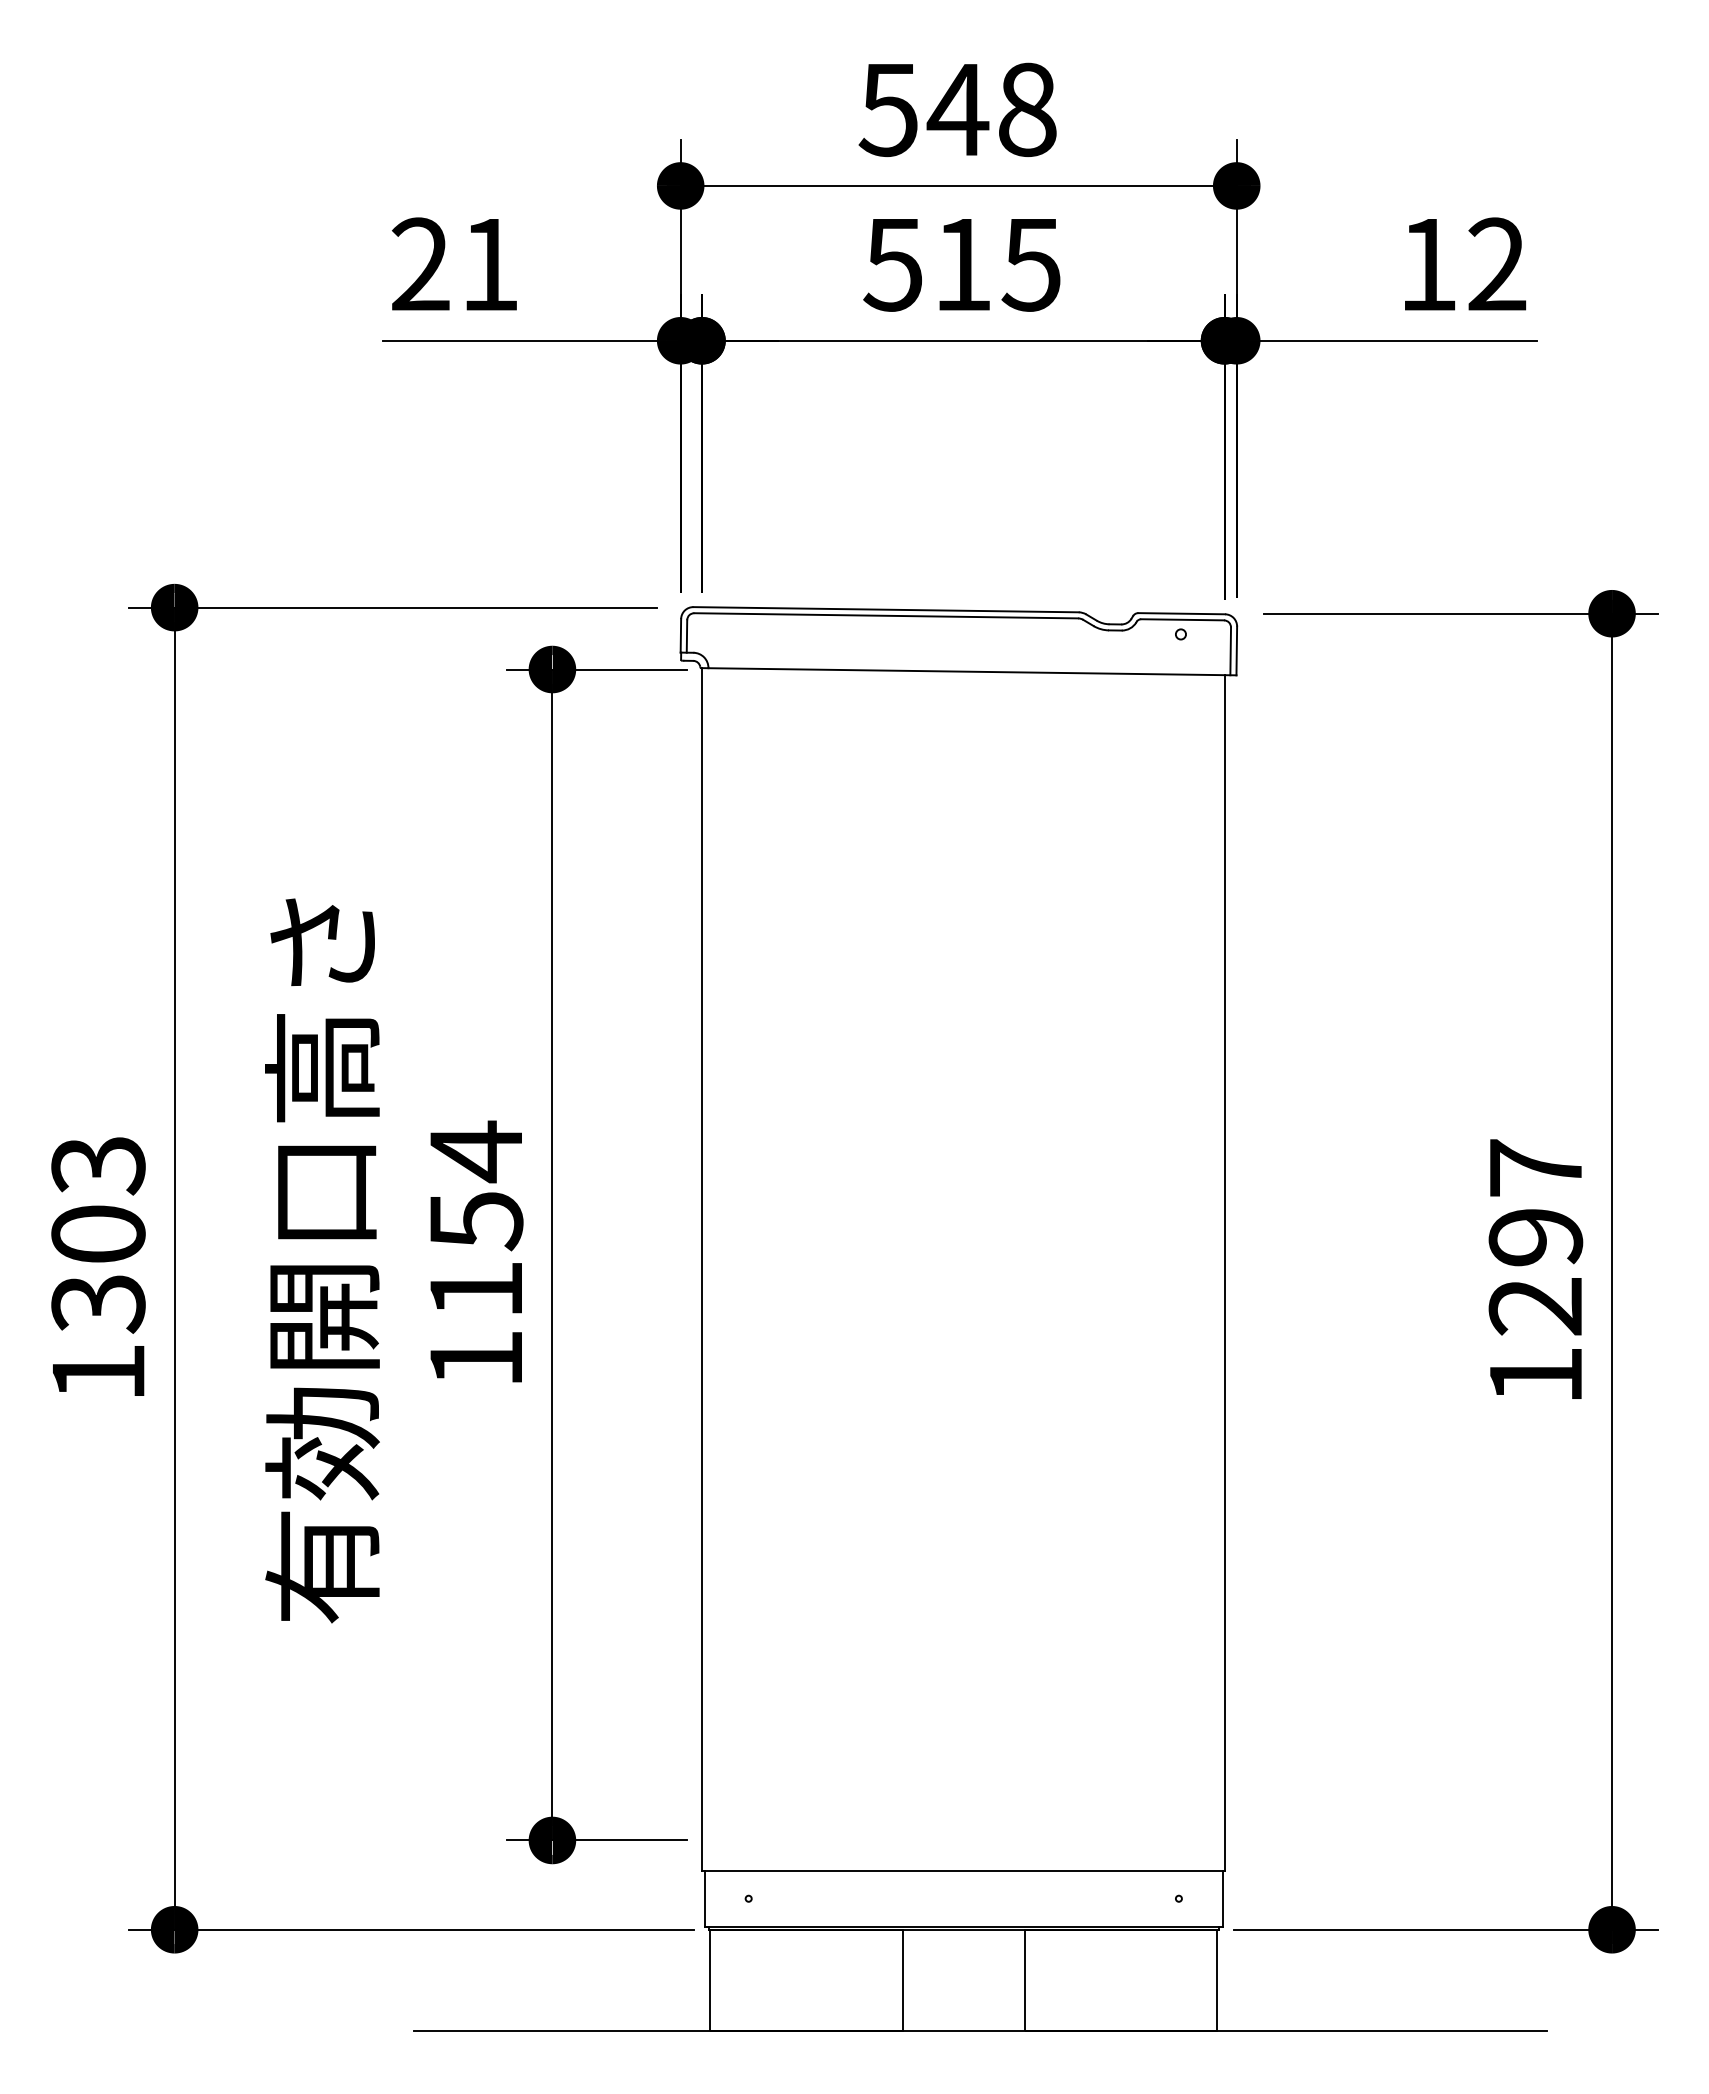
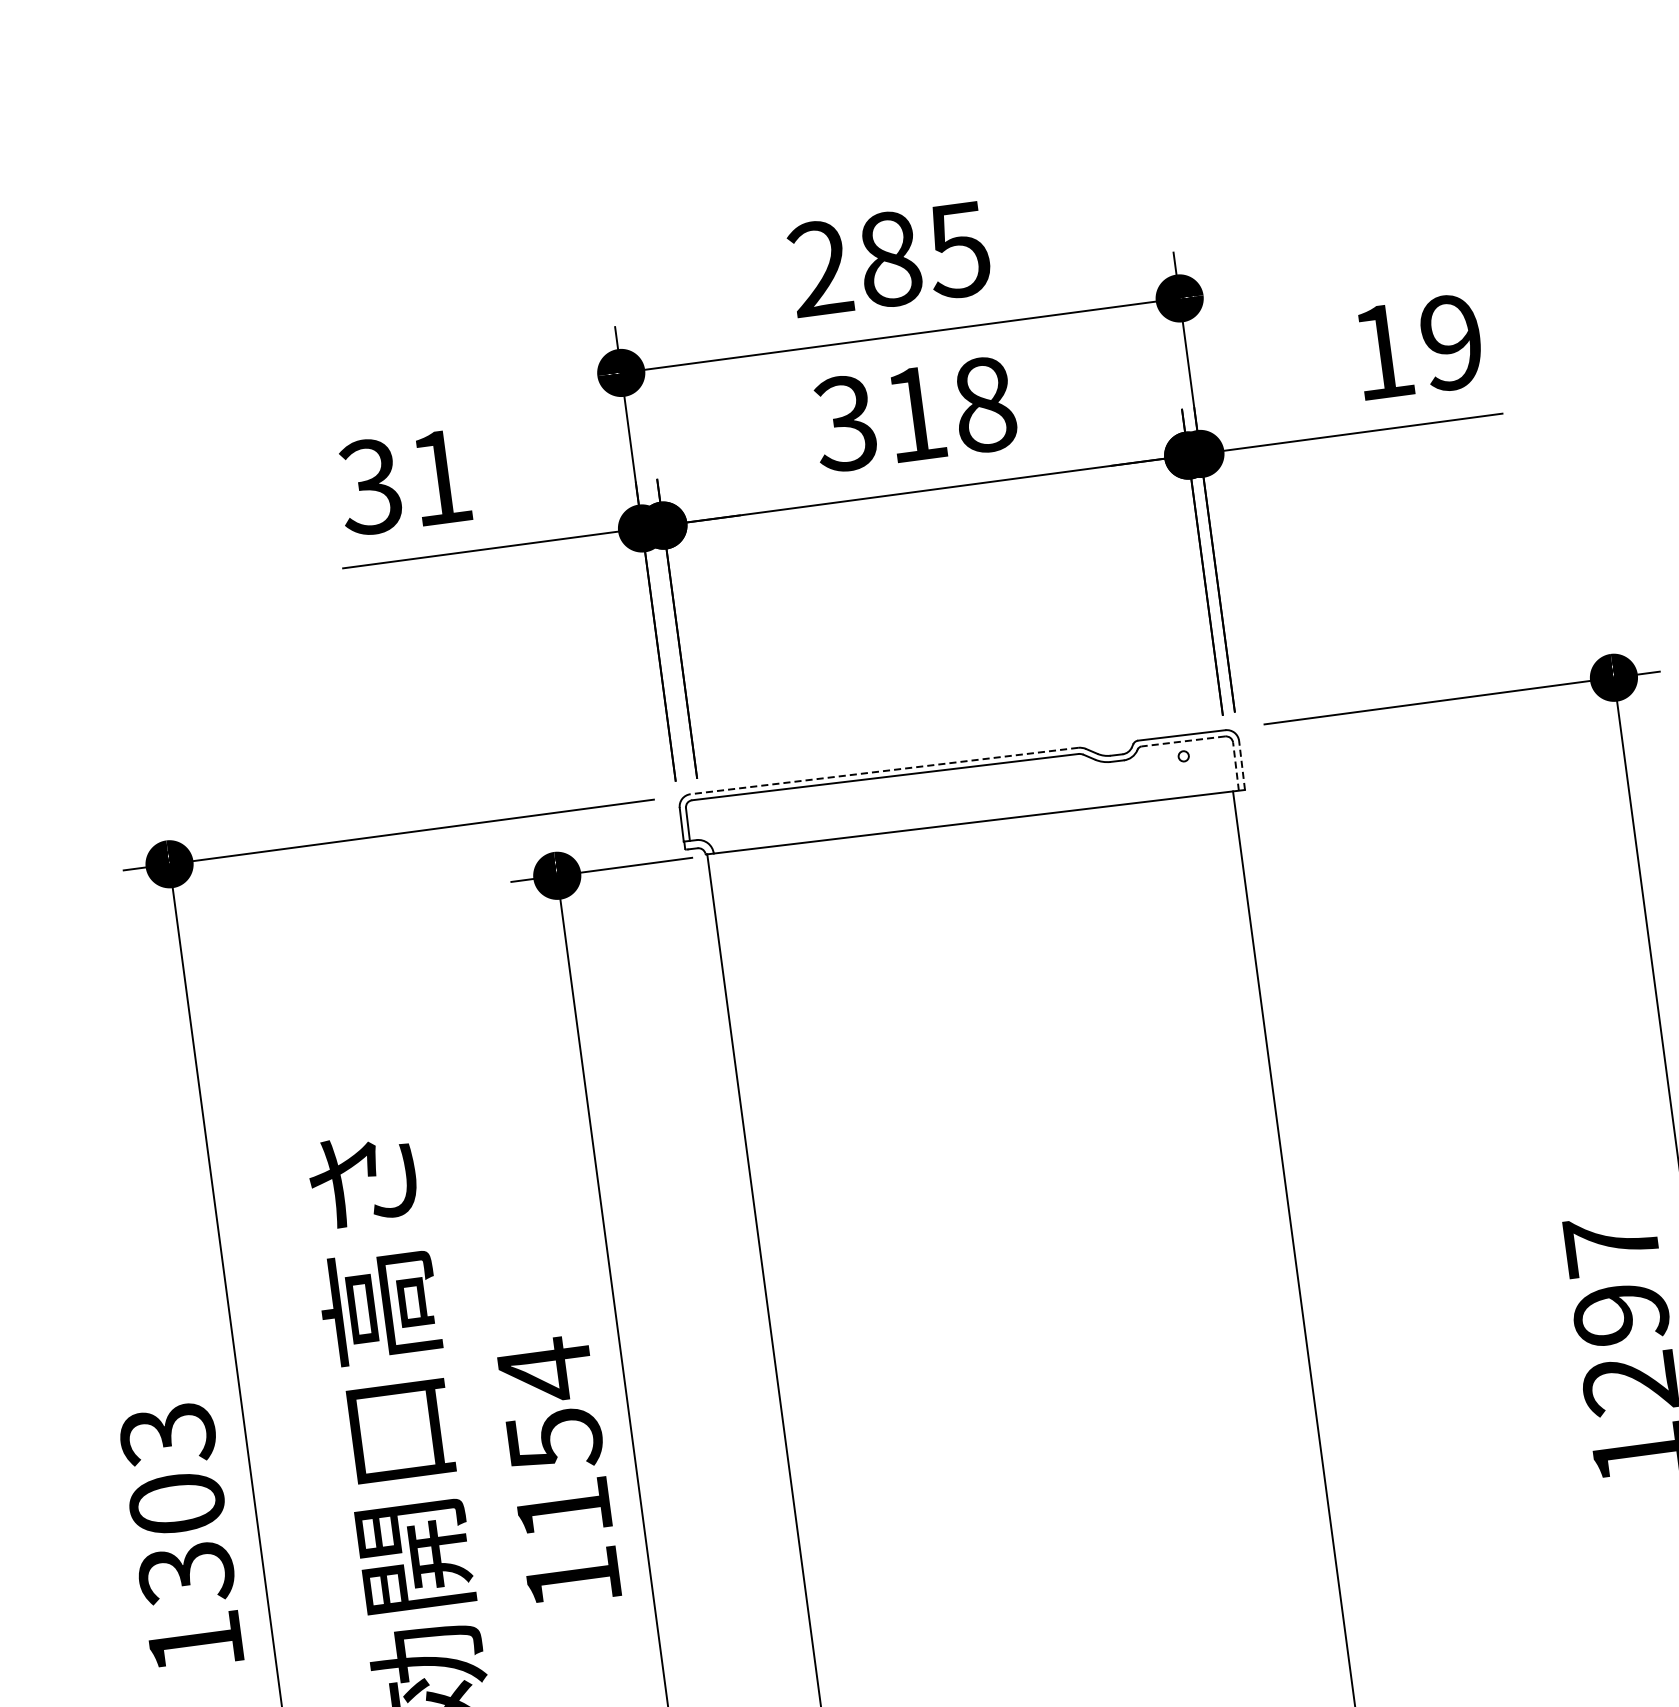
text: (957, 109) -> (889, 259), 548 -> 285
text: (419, 264) -> (369, 486), 21 -> 31
text: (962, 264) -> (914, 414), 515 -> 318
text: (1497, 264) -> (1452, 342), 12 -> 19
line: (886, 609) -> (884, 770), solid -> dashed
line: (1182, 619) -> (1183, 741), solid -> dashed
line: (1236, 650) -> (1241, 765), solid -> dashed
line: (1230, 651) -> (1235, 766), solid -> dashed

